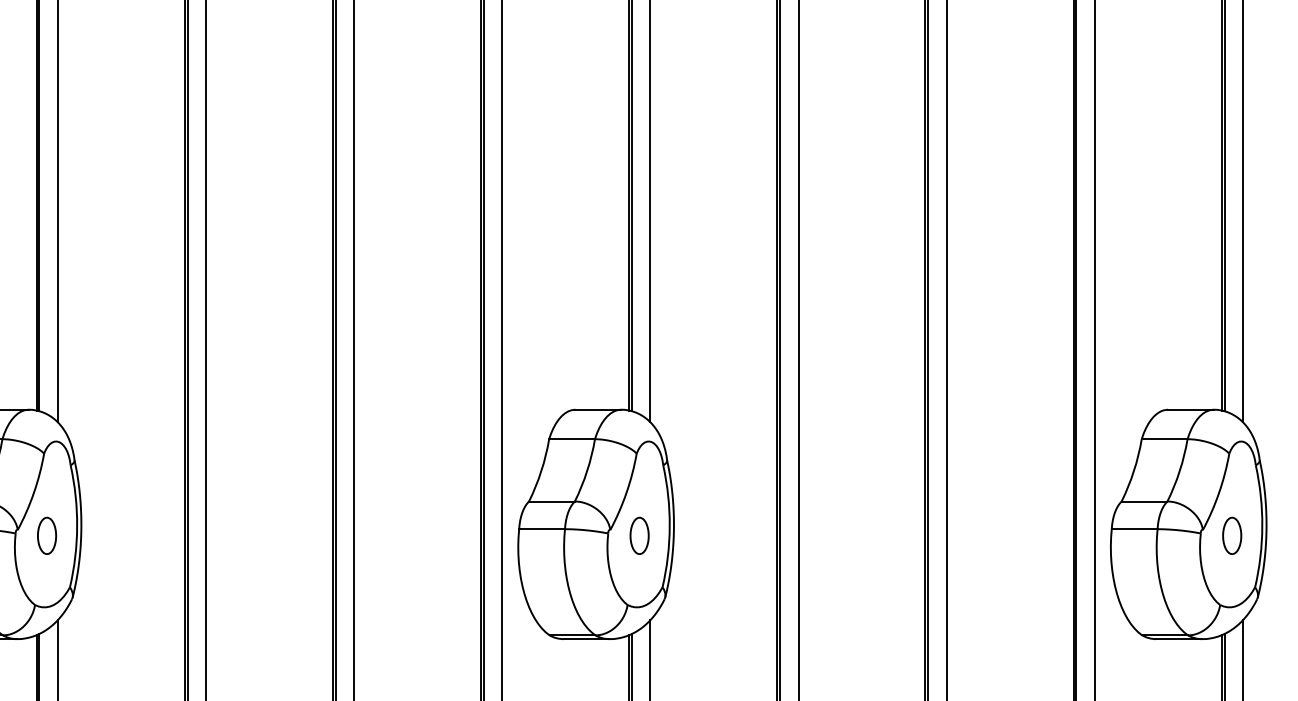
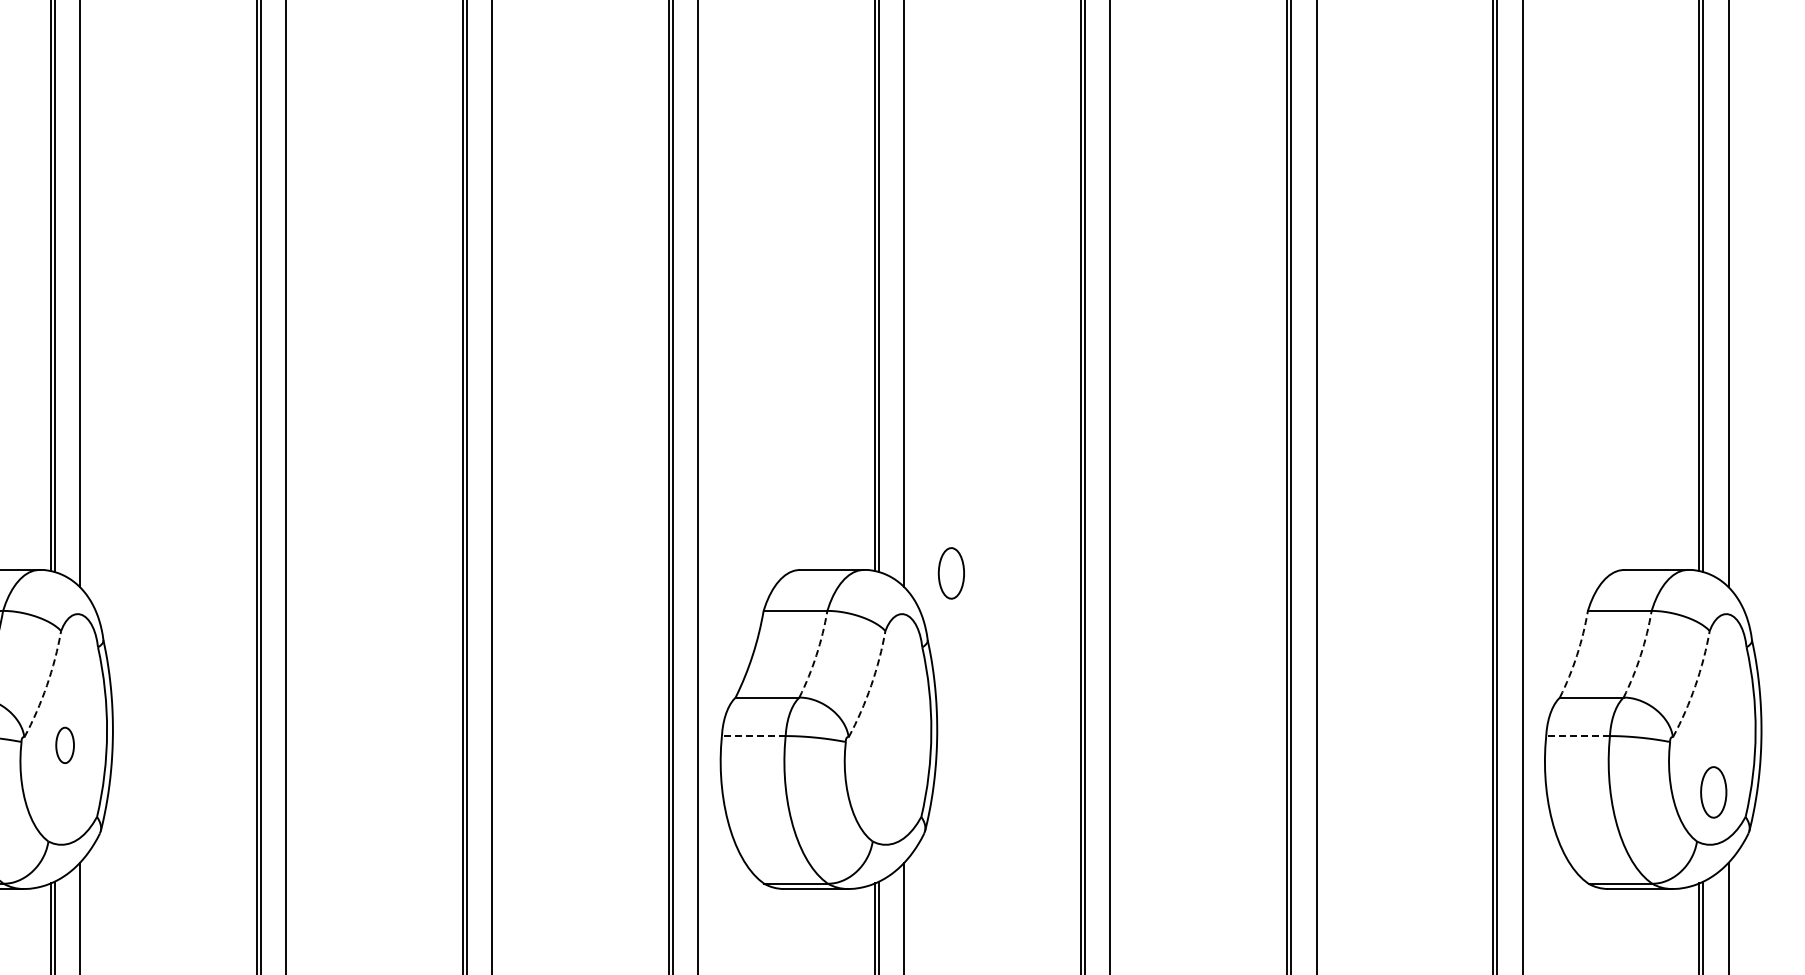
arc: (587, 471) -> (816, 655), solid -> dashed
arc: (1134, 471) -> (1577, 655), solid -> dashed
arc: (1179, 471) -> (1640, 655), solid -> dashed
arc: (33, 492) -> (46, 685), solid -> dashed
arc: (626, 492) -> (871, 685), solid -> dashed
arc: (1219, 492) -> (1695, 685), solid -> dashed
line: (541, 529) -> (753, 736), solid -> dashed
line: (1134, 529) -> (1578, 736), solid -> dashed
part: (46, 535) -> (64, 745), size x0.7
part: (638, 535) -> (950, 573), moved
part: (1232, 535) -> (1713, 792), moved

